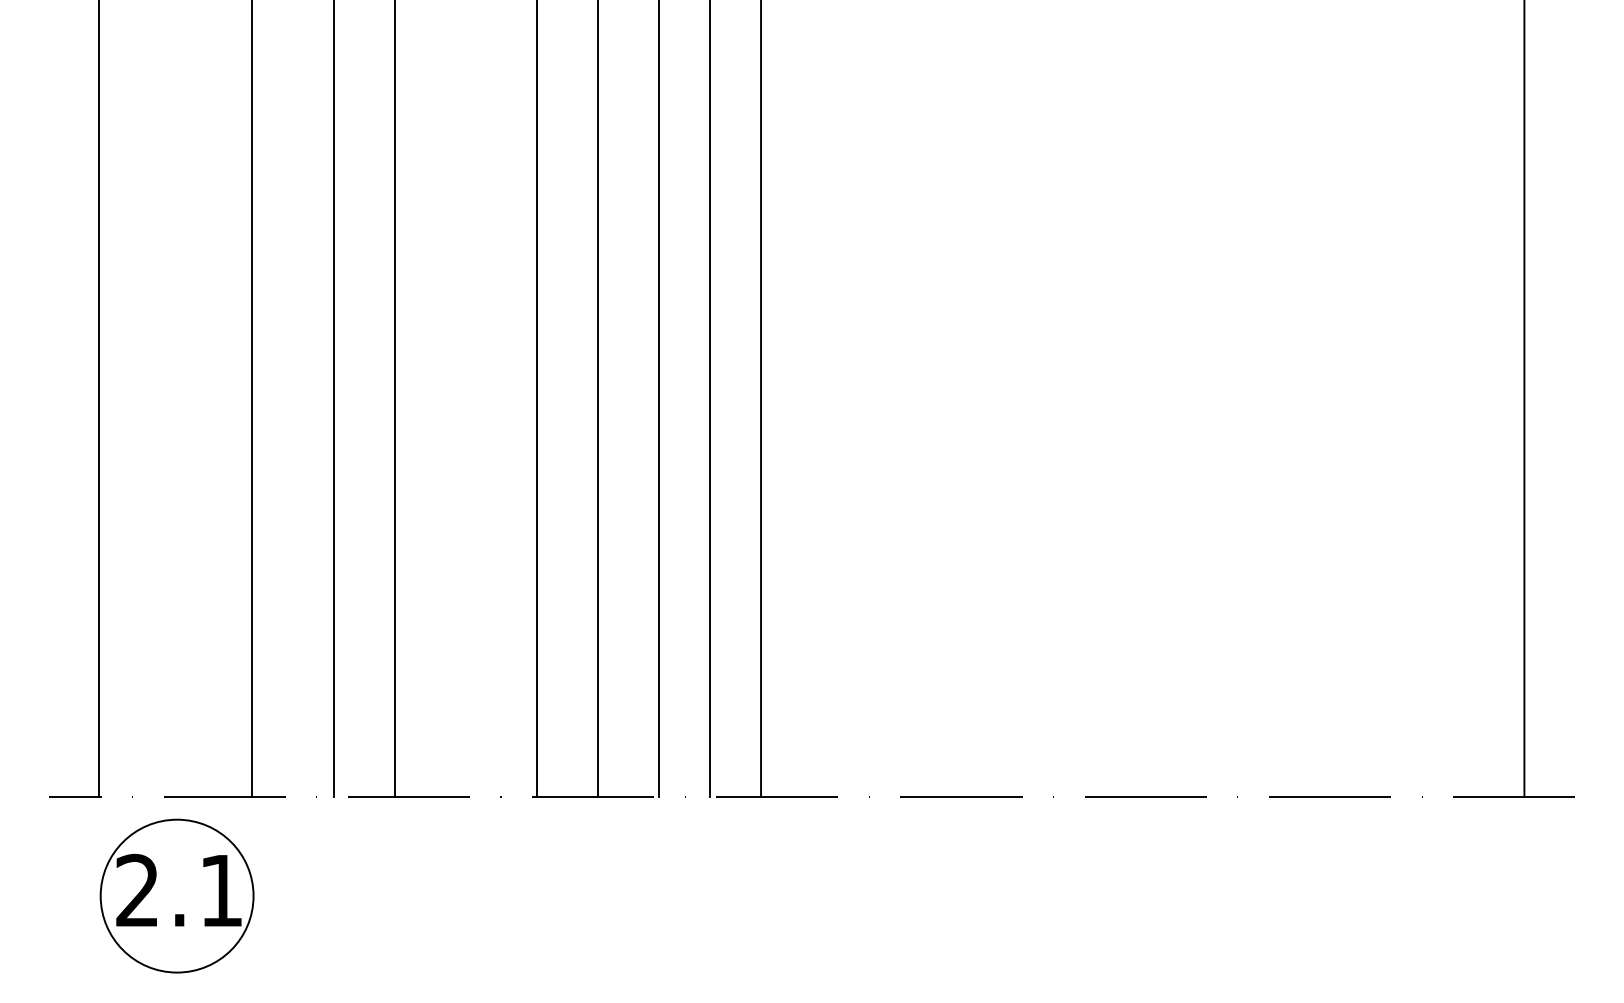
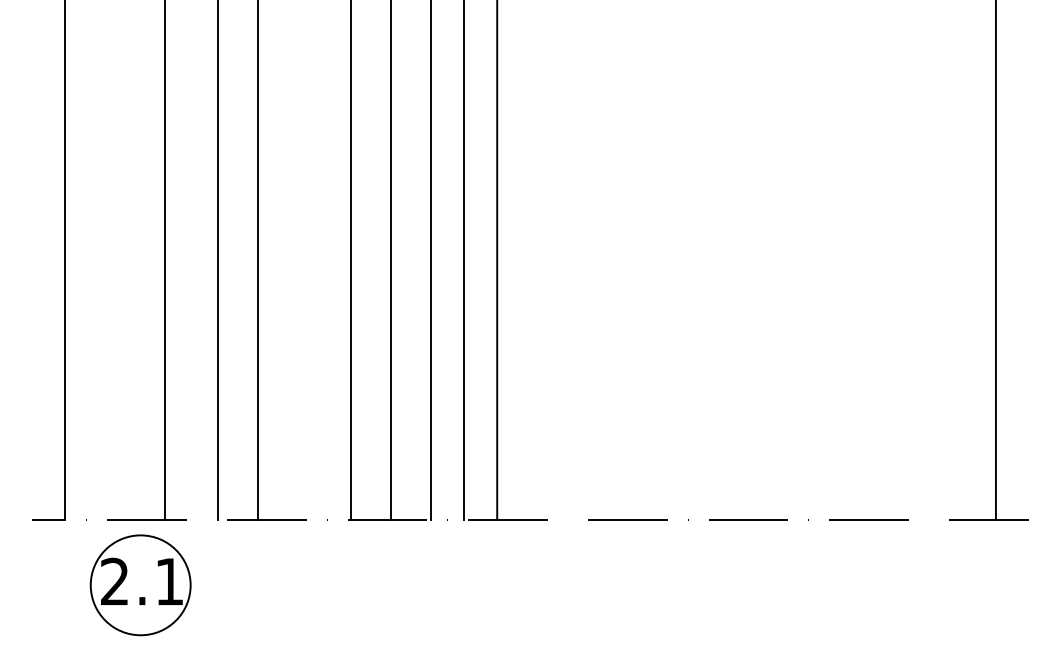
part: (176, 896) -> (140, 585), moved

